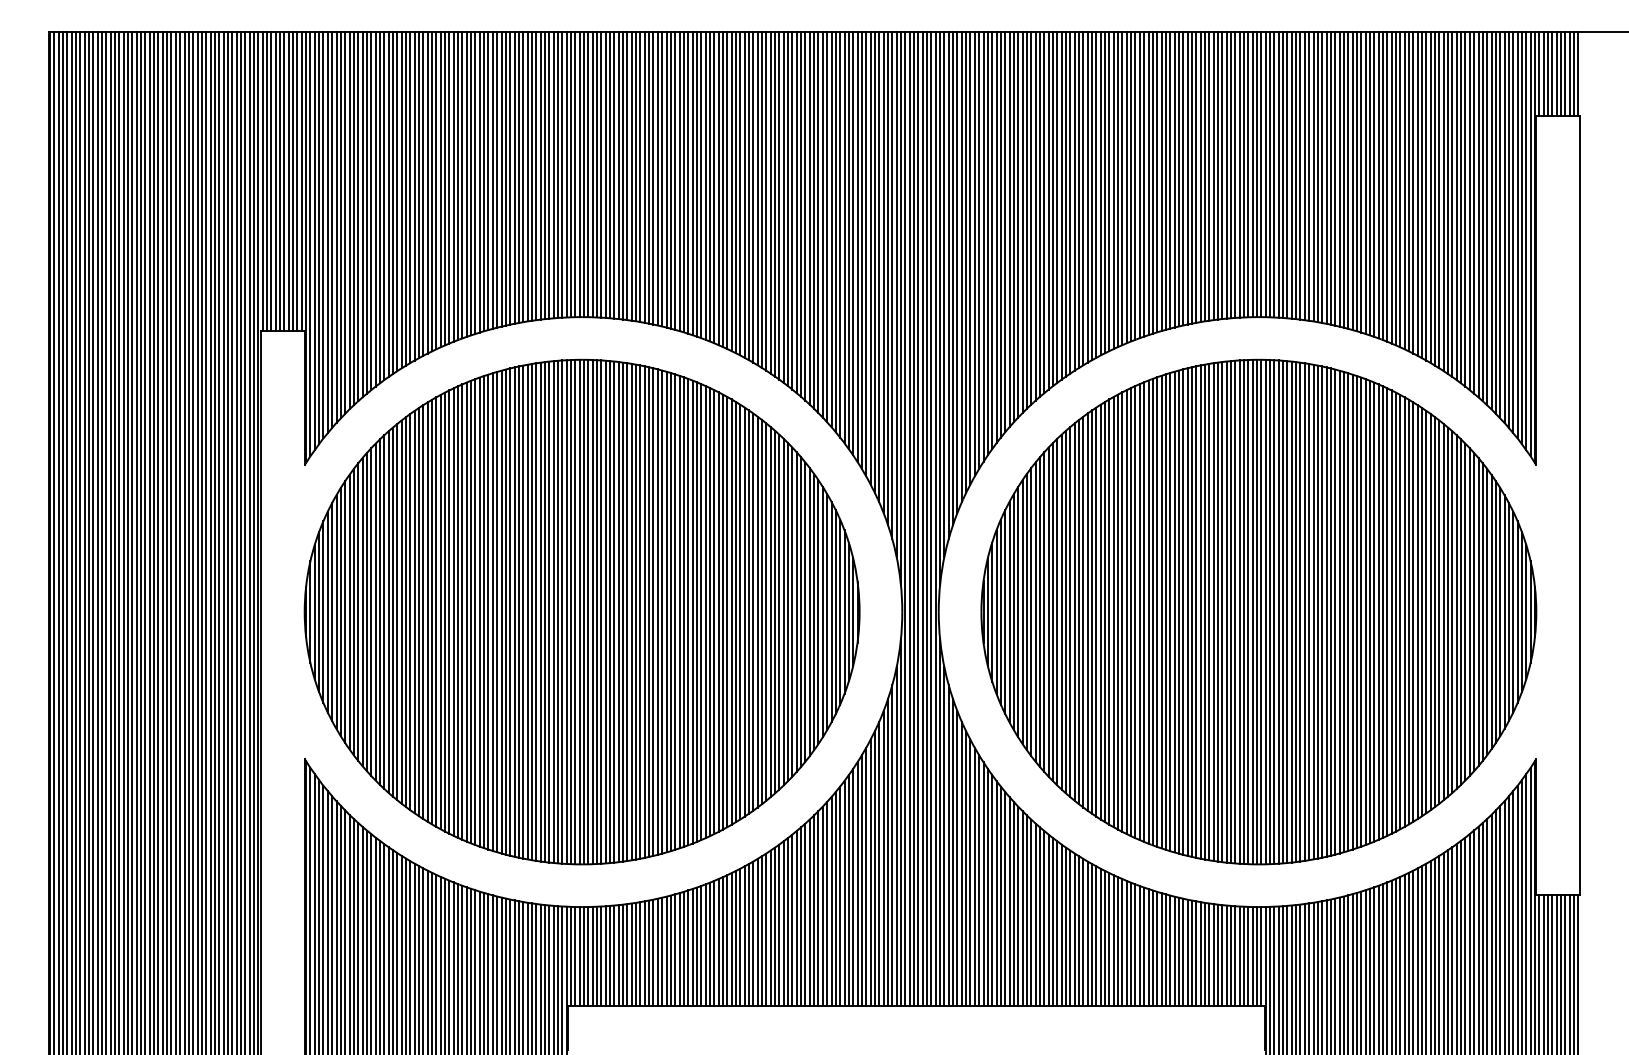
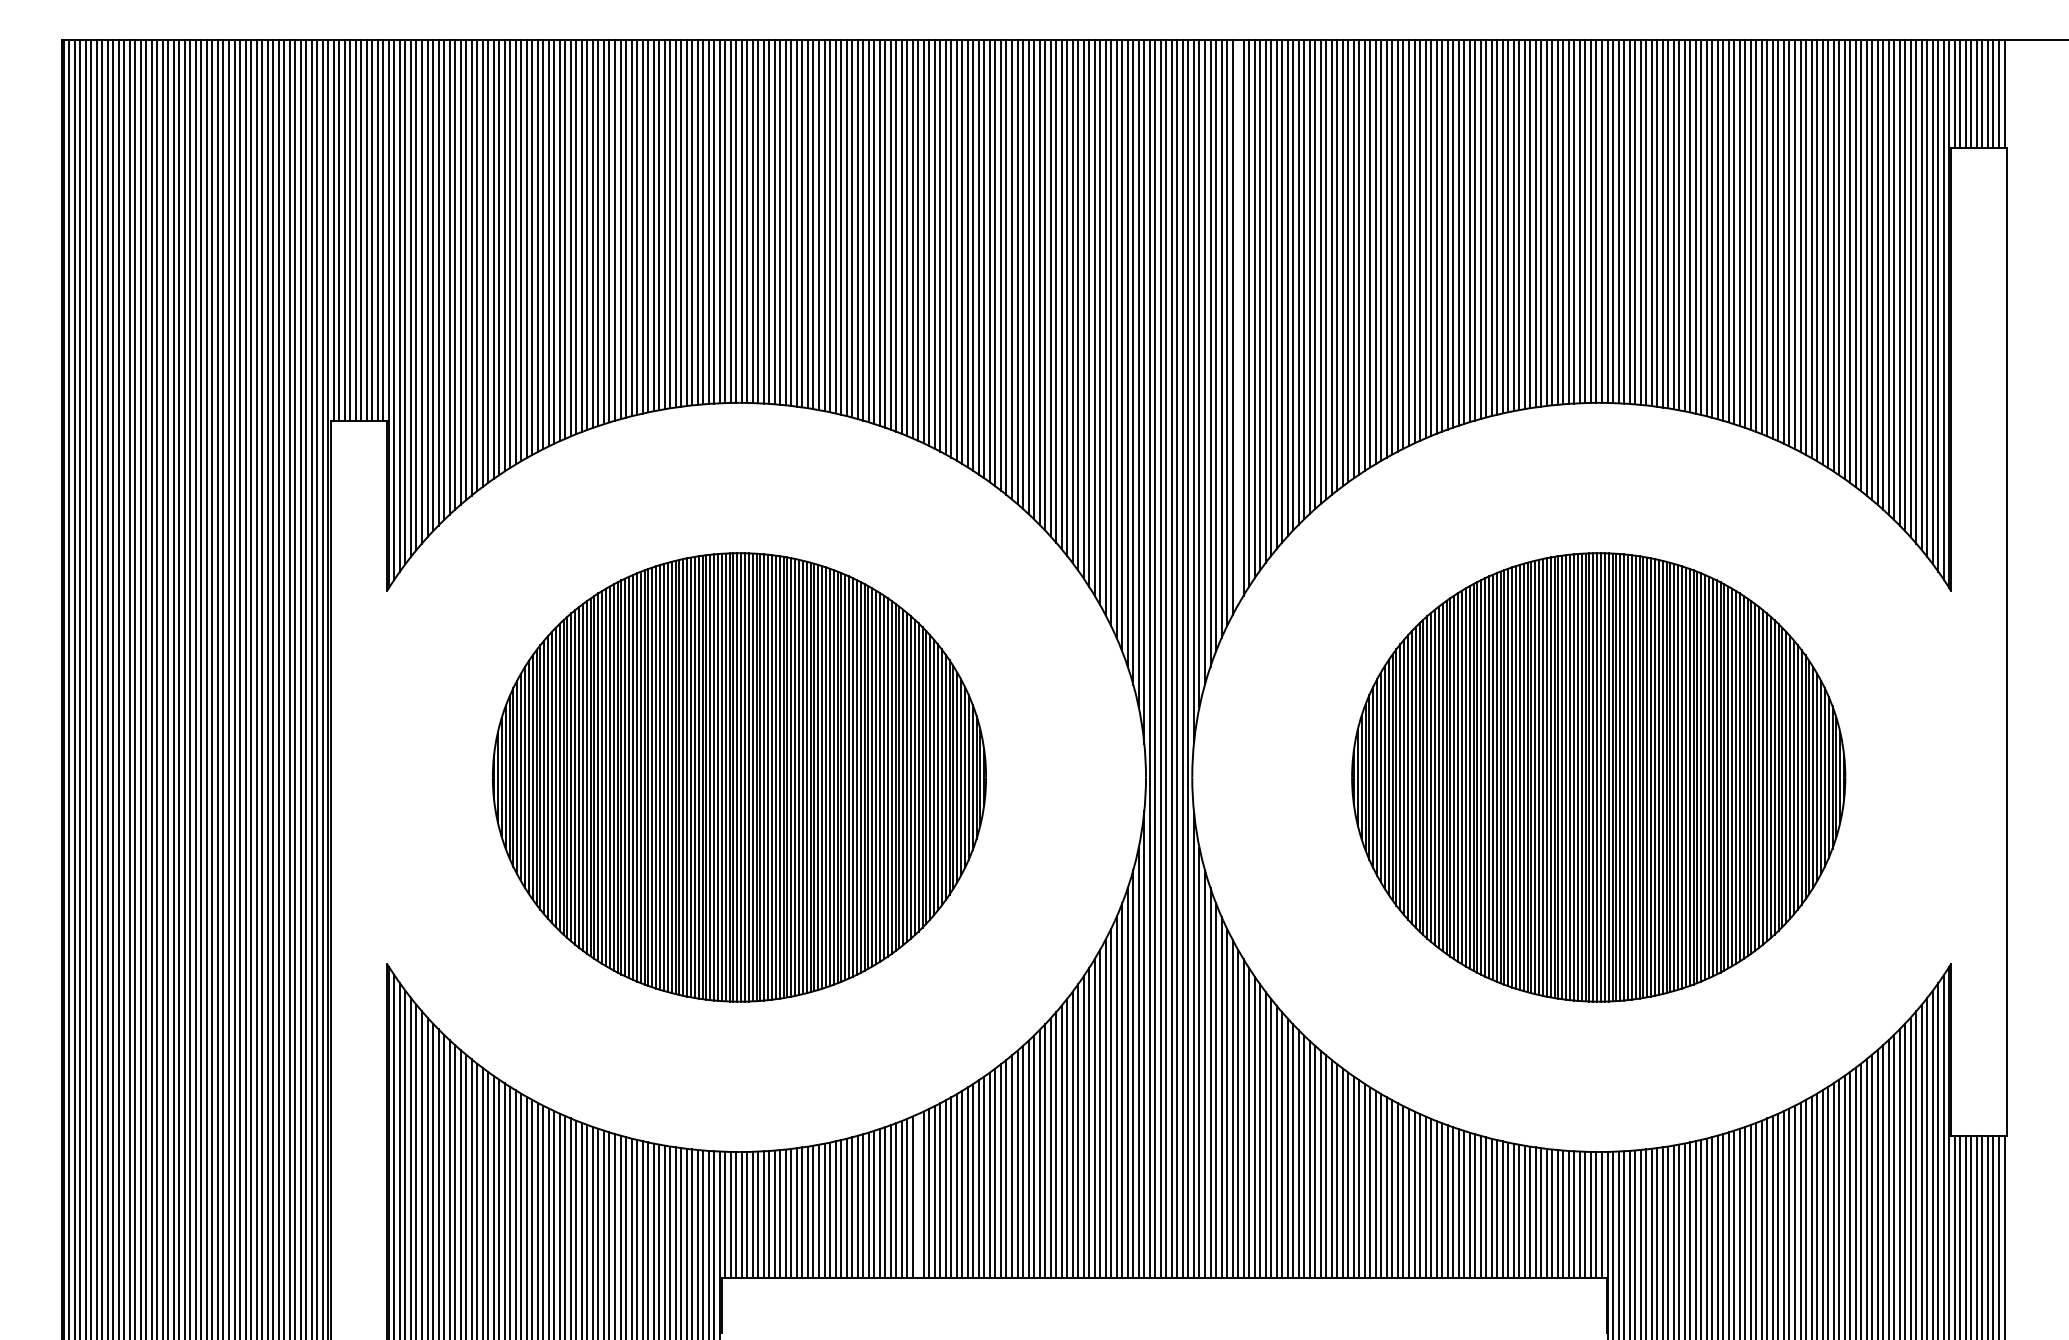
line: (975, 253) -> (1238, 322), removed
part: (582, 612) -> (739, 777), size x0.7
part: (1258, 612) -> (1598, 777), size x0.7
line: (723, 941) -> (918, 1195), removed

